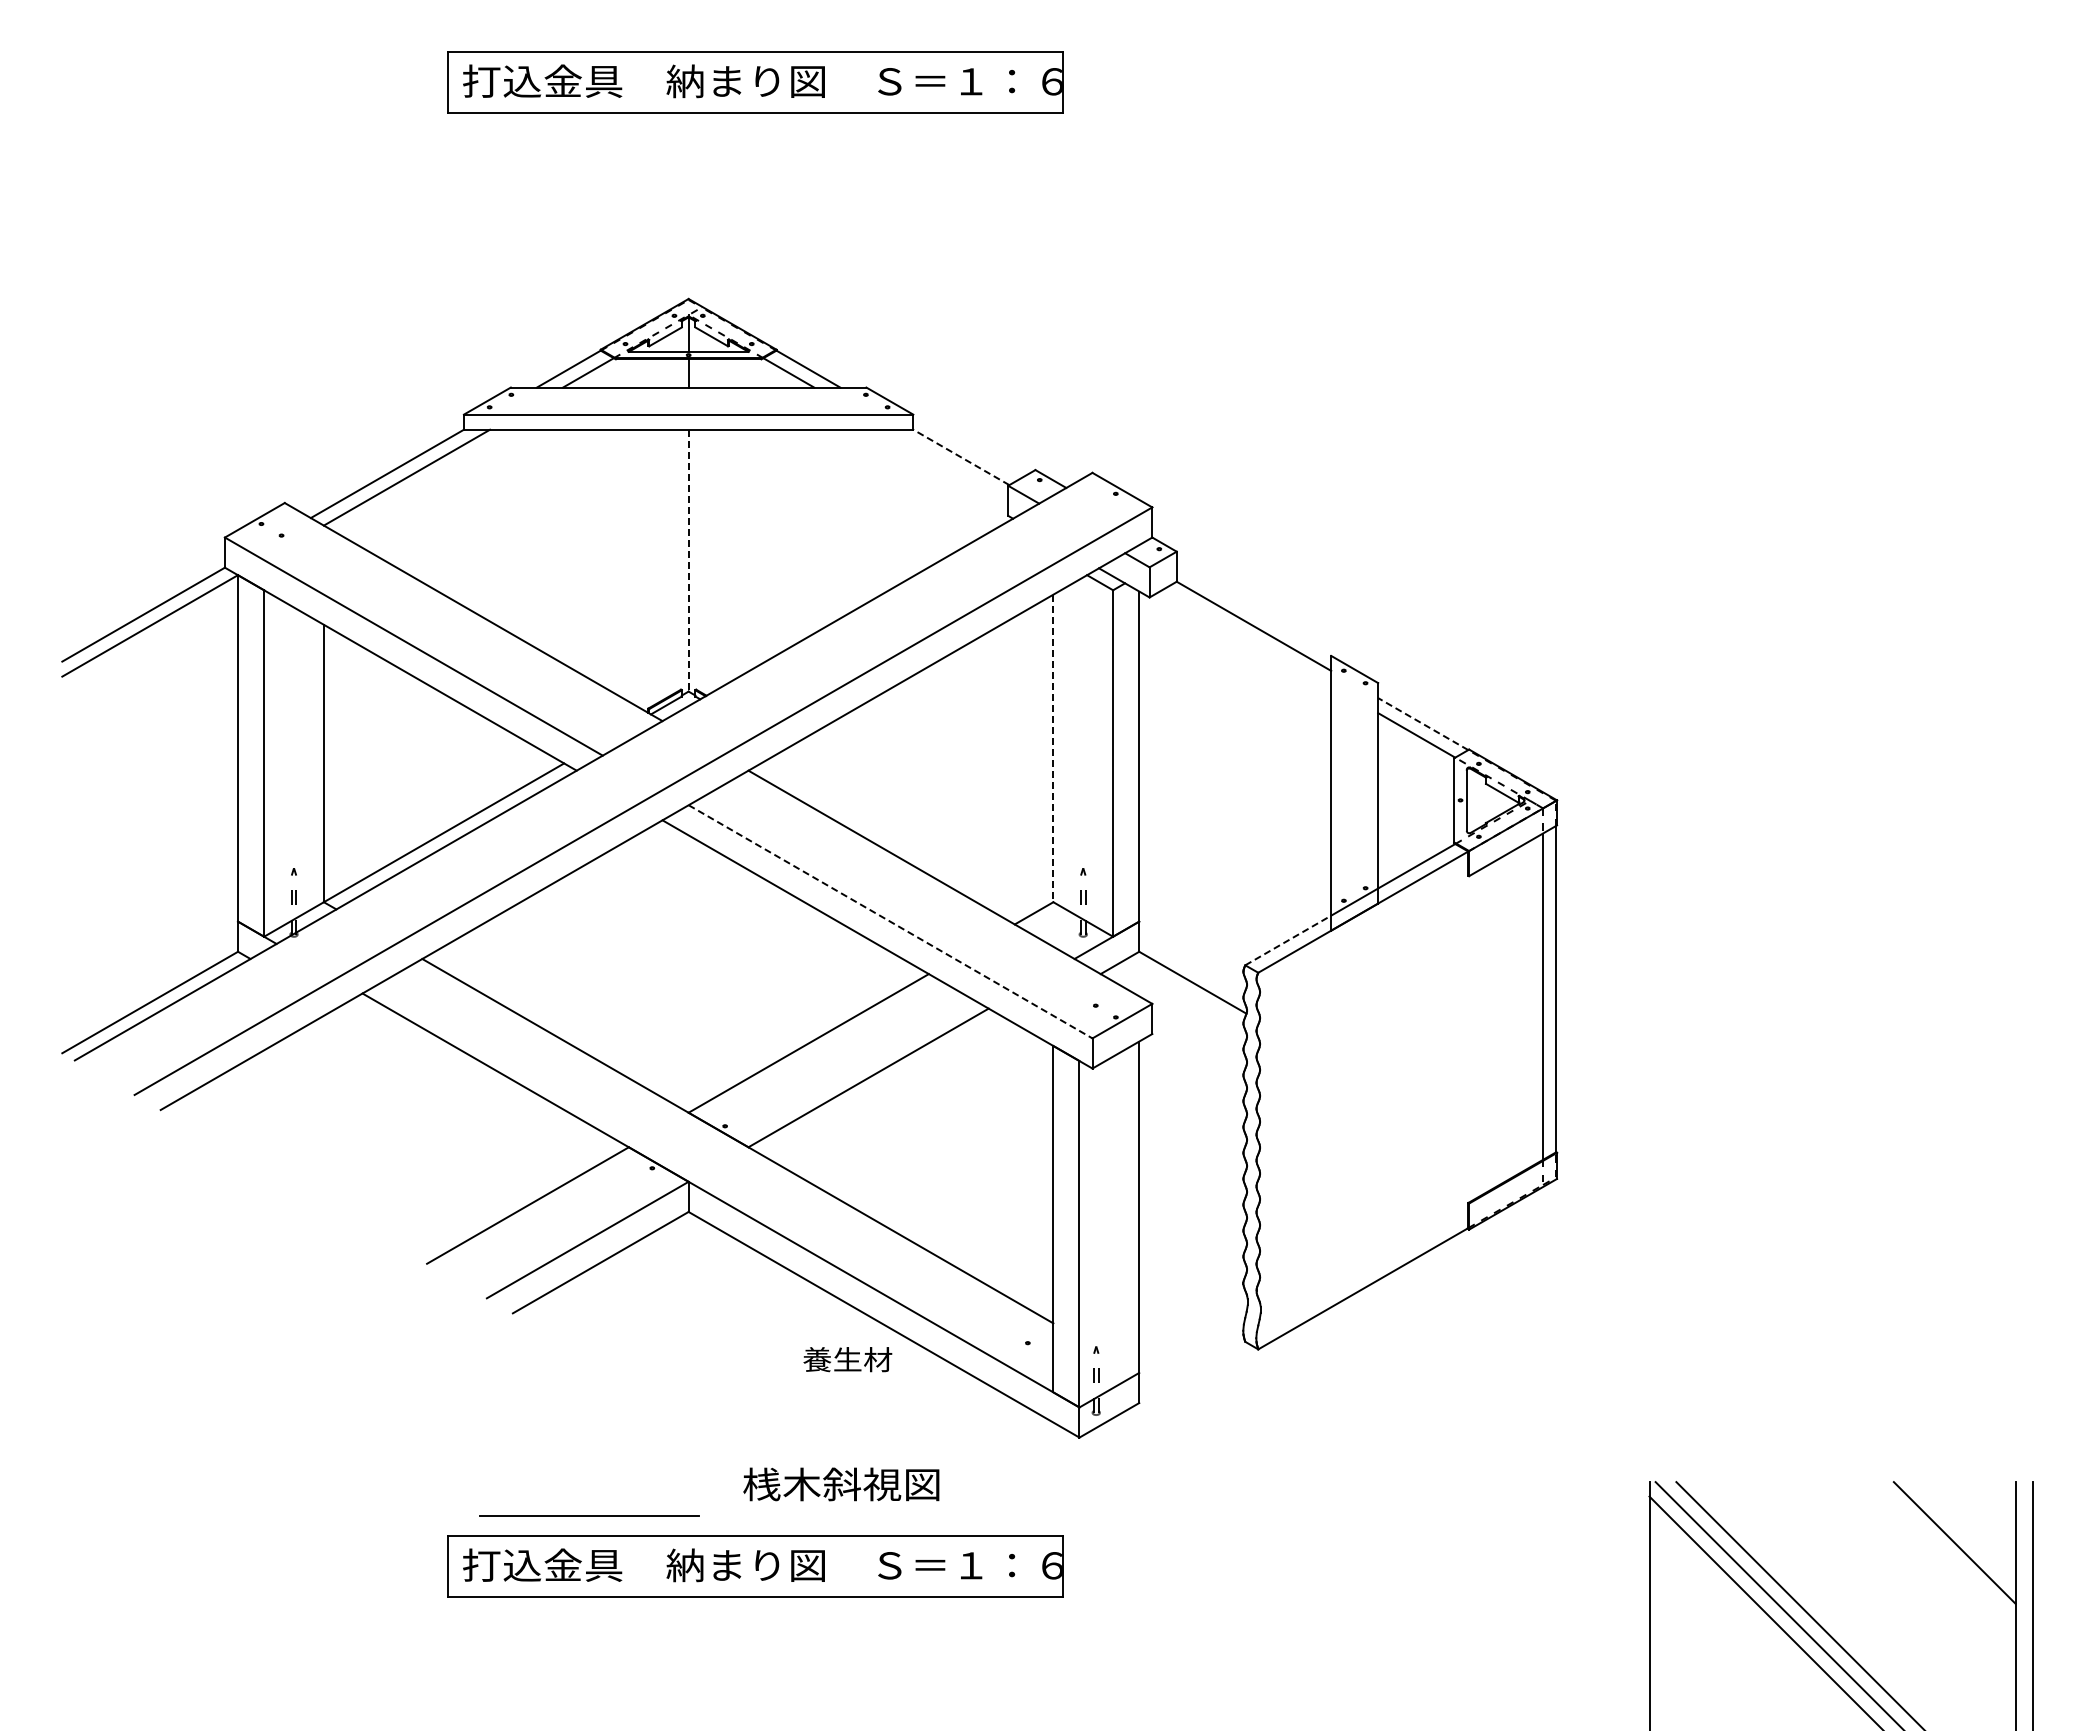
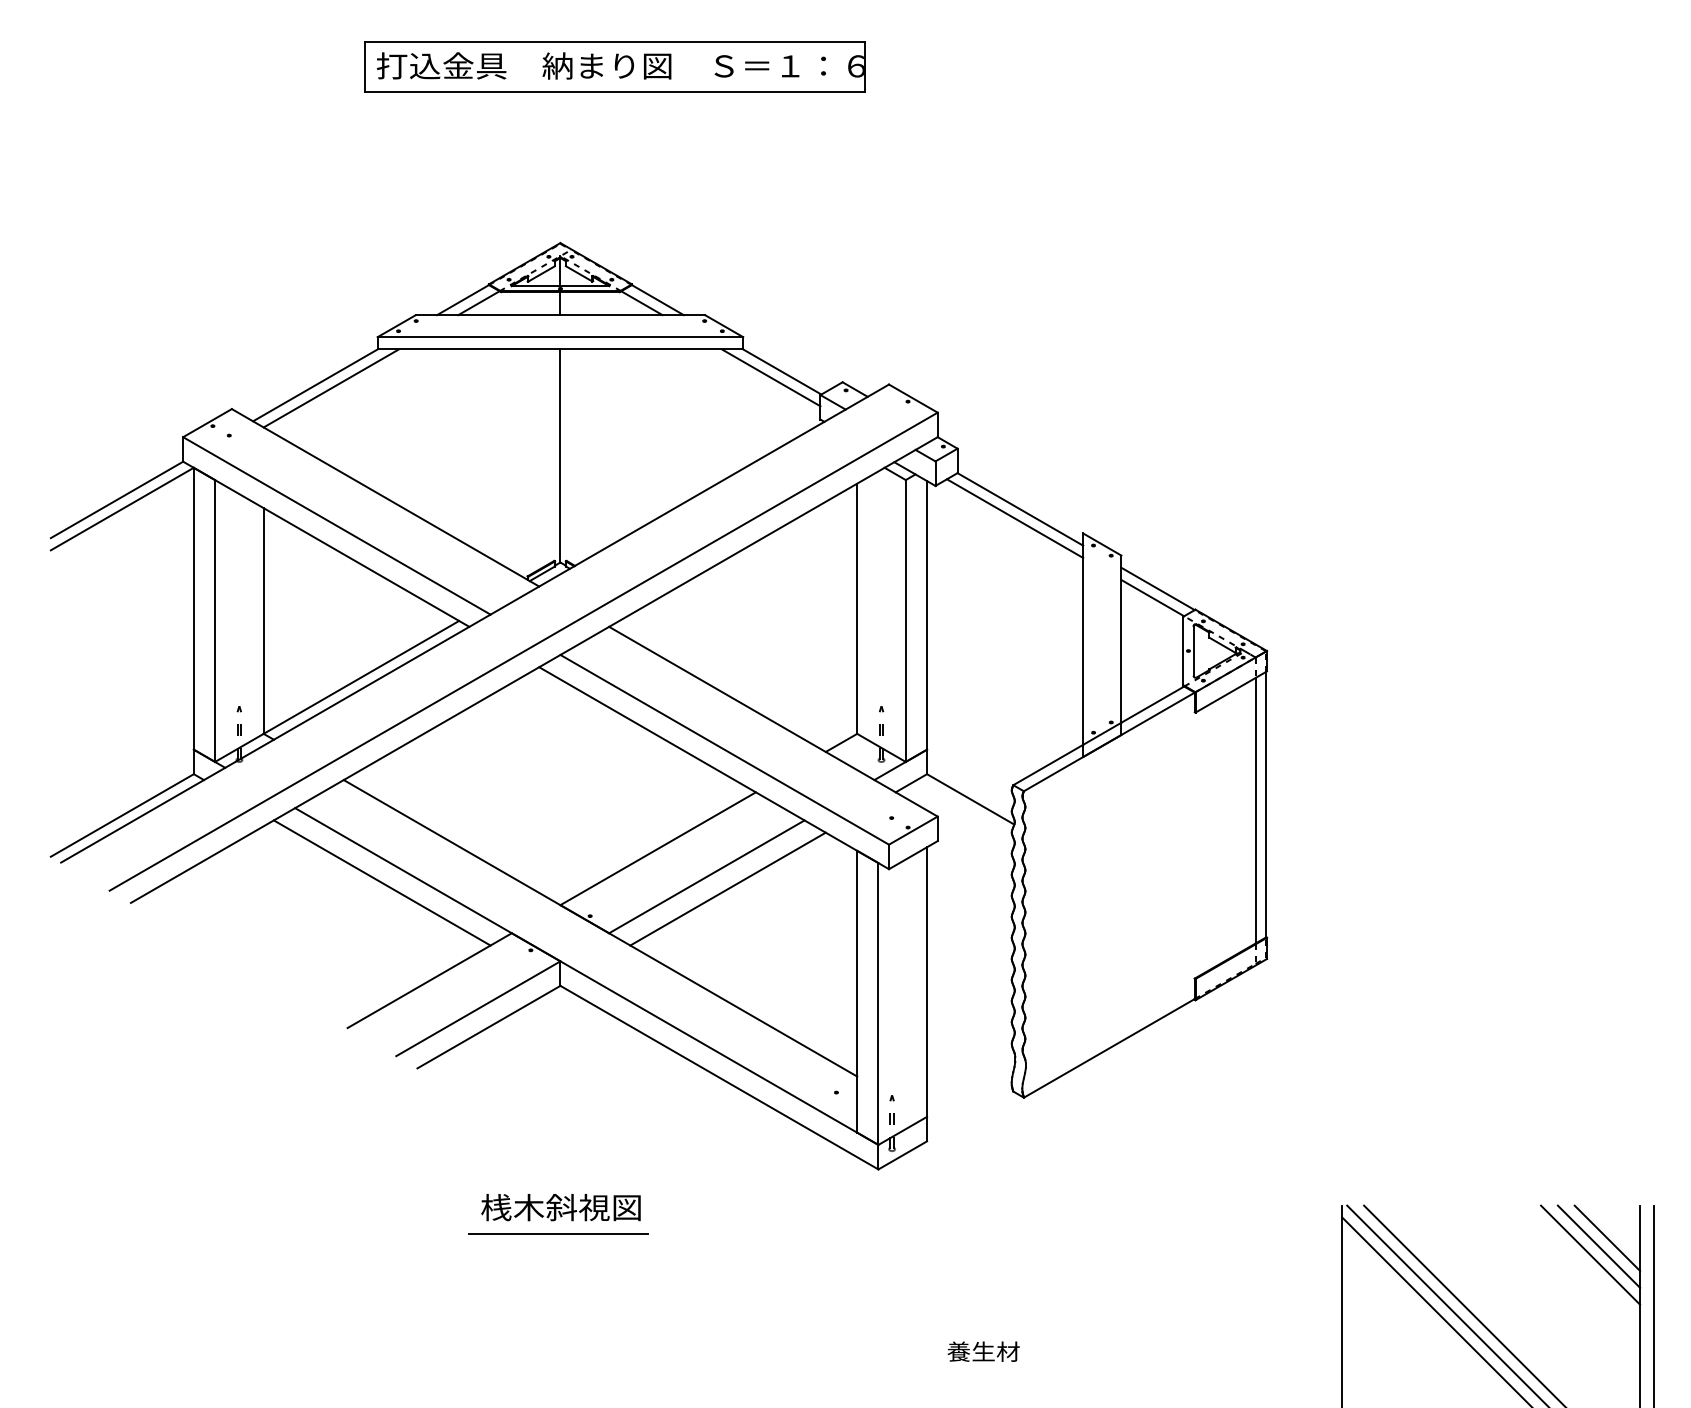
line: (960, 457) -> (781, 372), dashed -> solid
line: (947, 464) -> (771, 377), added
line: (688, 560) -> (560, 455), dashed -> solid
line: (1247, 637) -> (1015, 518), added
line: (1422, 723) -> (1157, 588), dashed -> solid
line: (1053, 748) -> (857, 608), dashed -> solid
line: (891, 922) -> (725, 750), dashed -> solid
line: (1288, 940) -> (1048, 765), dashed -> solid
line: (469, 1085) -> (382, 882), added
line: (894, 1092) -> (727, 888), added
text: (847, 1359) -> (983, 1351), moved
text: (841, 1484) -> (561, 1207), moved
line: (589, 1515) -> (558, 1232), moved
line: (1975, 1522) -> (1607, 1238), added
line: (1964, 1532) -> (1598, 1246), added
part: (755, 1566) -> (614, 1274), removed

